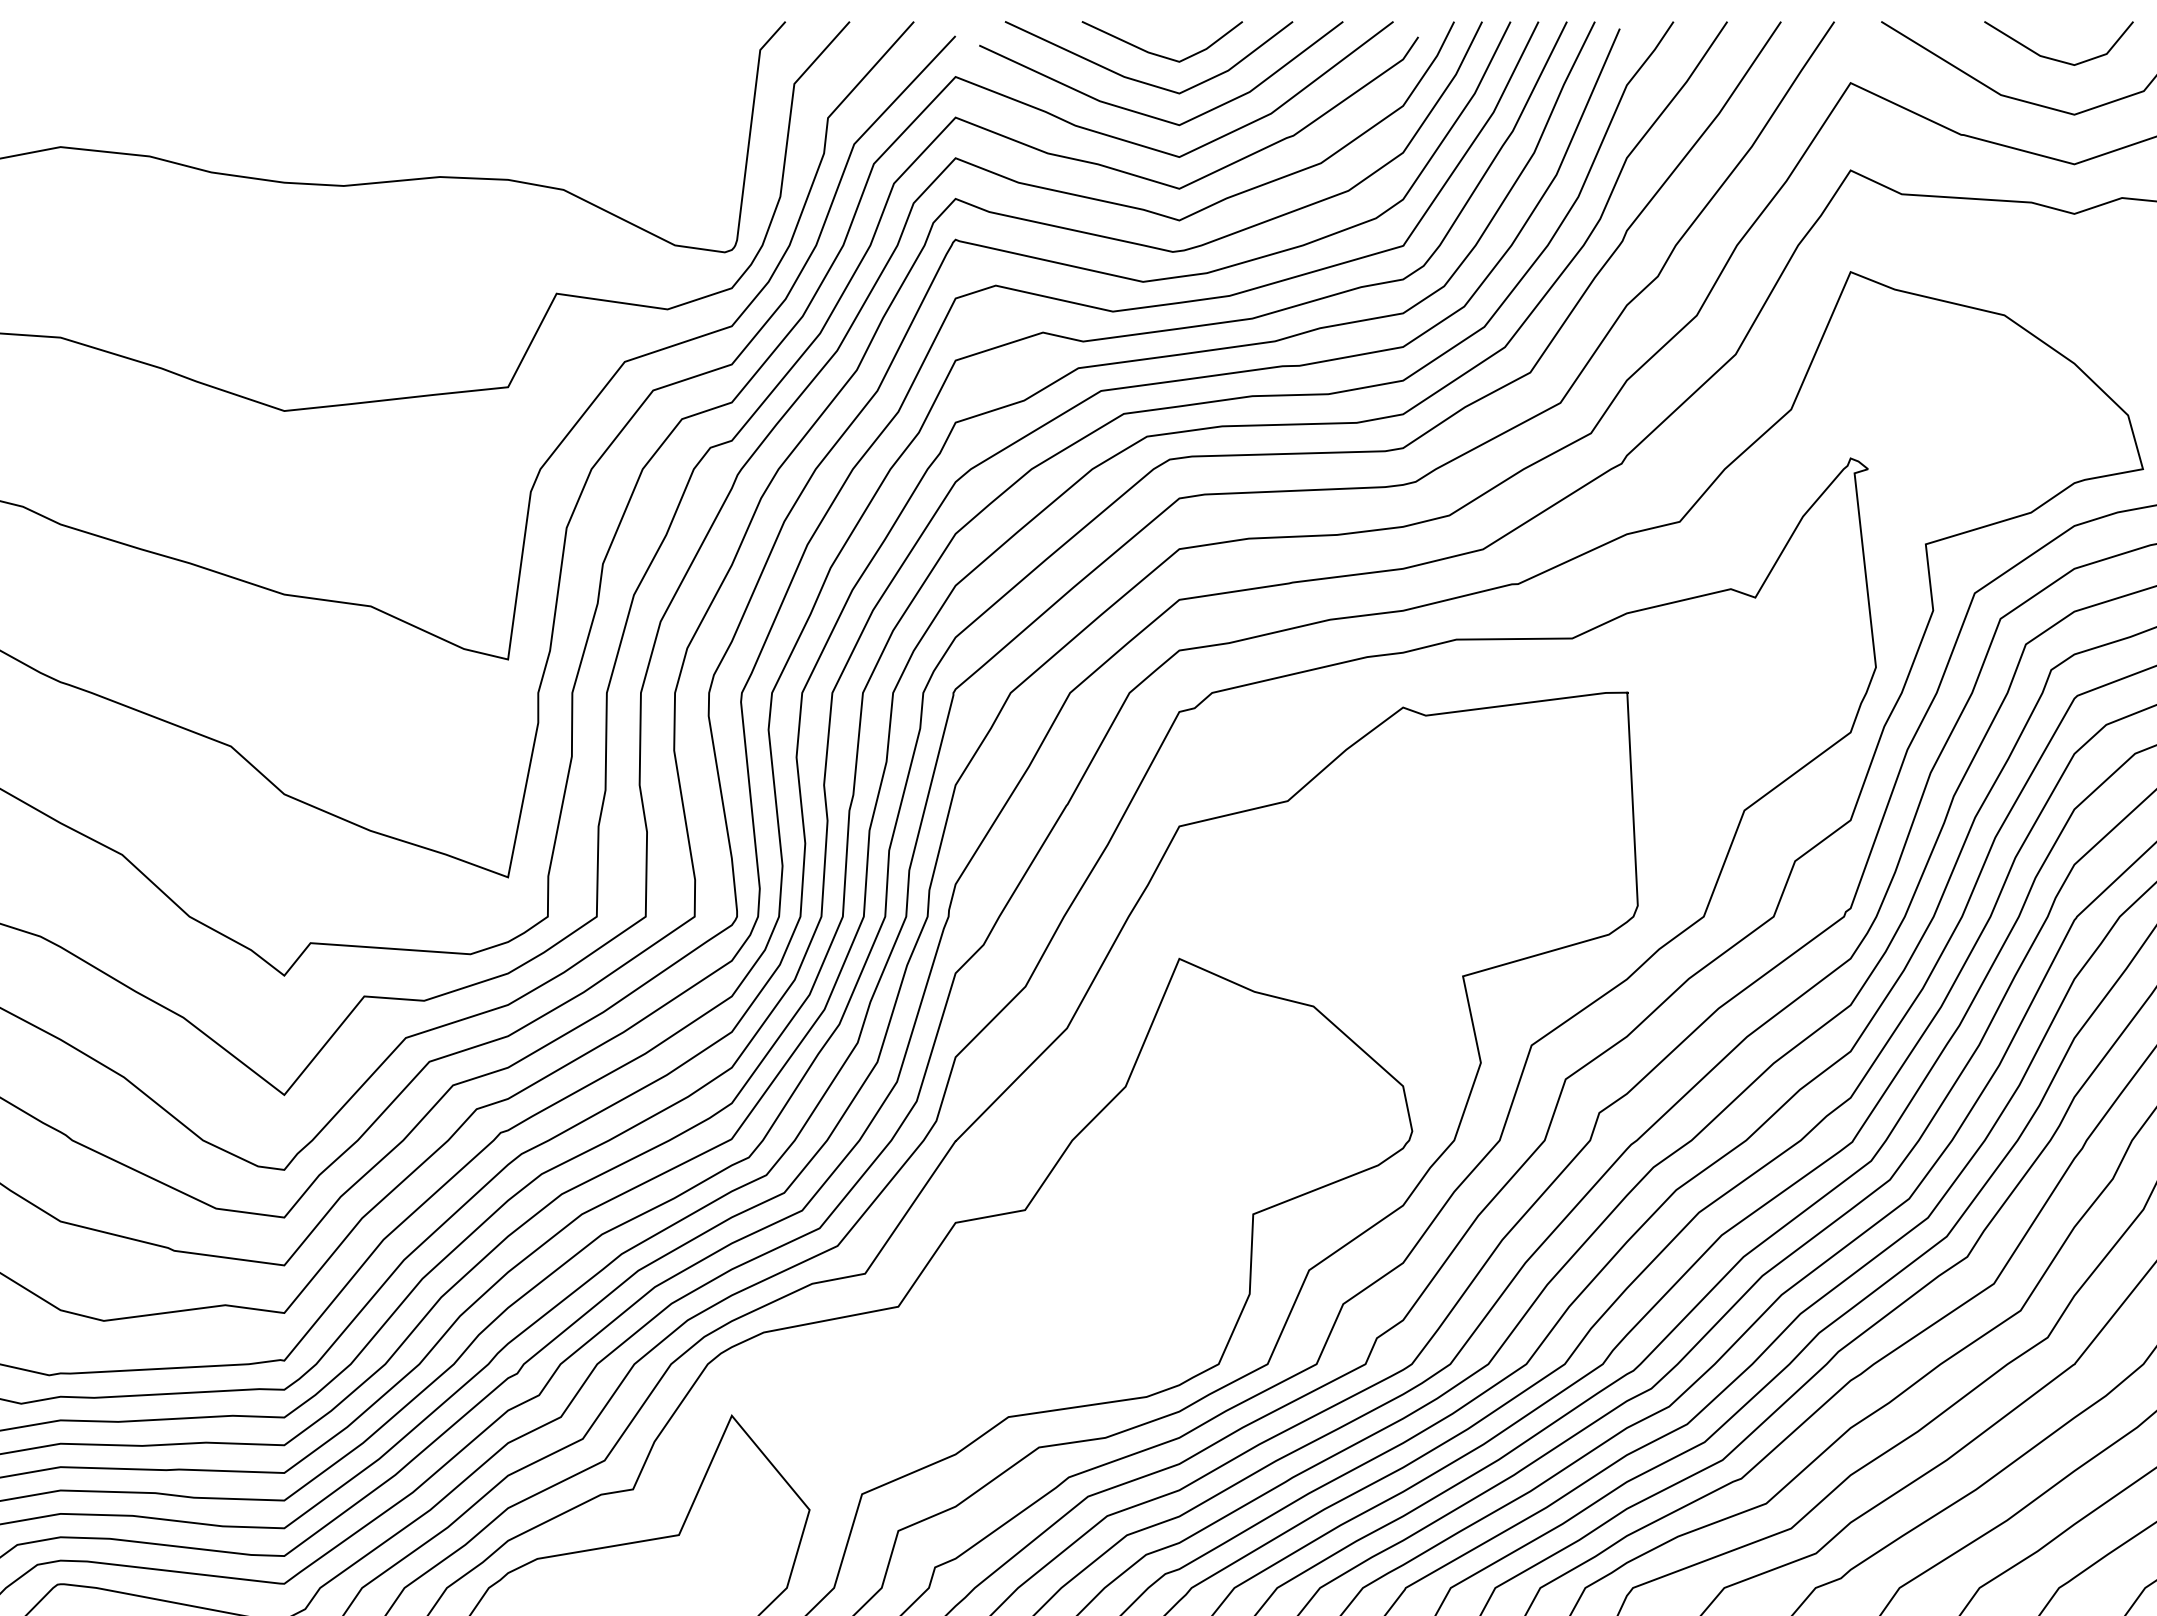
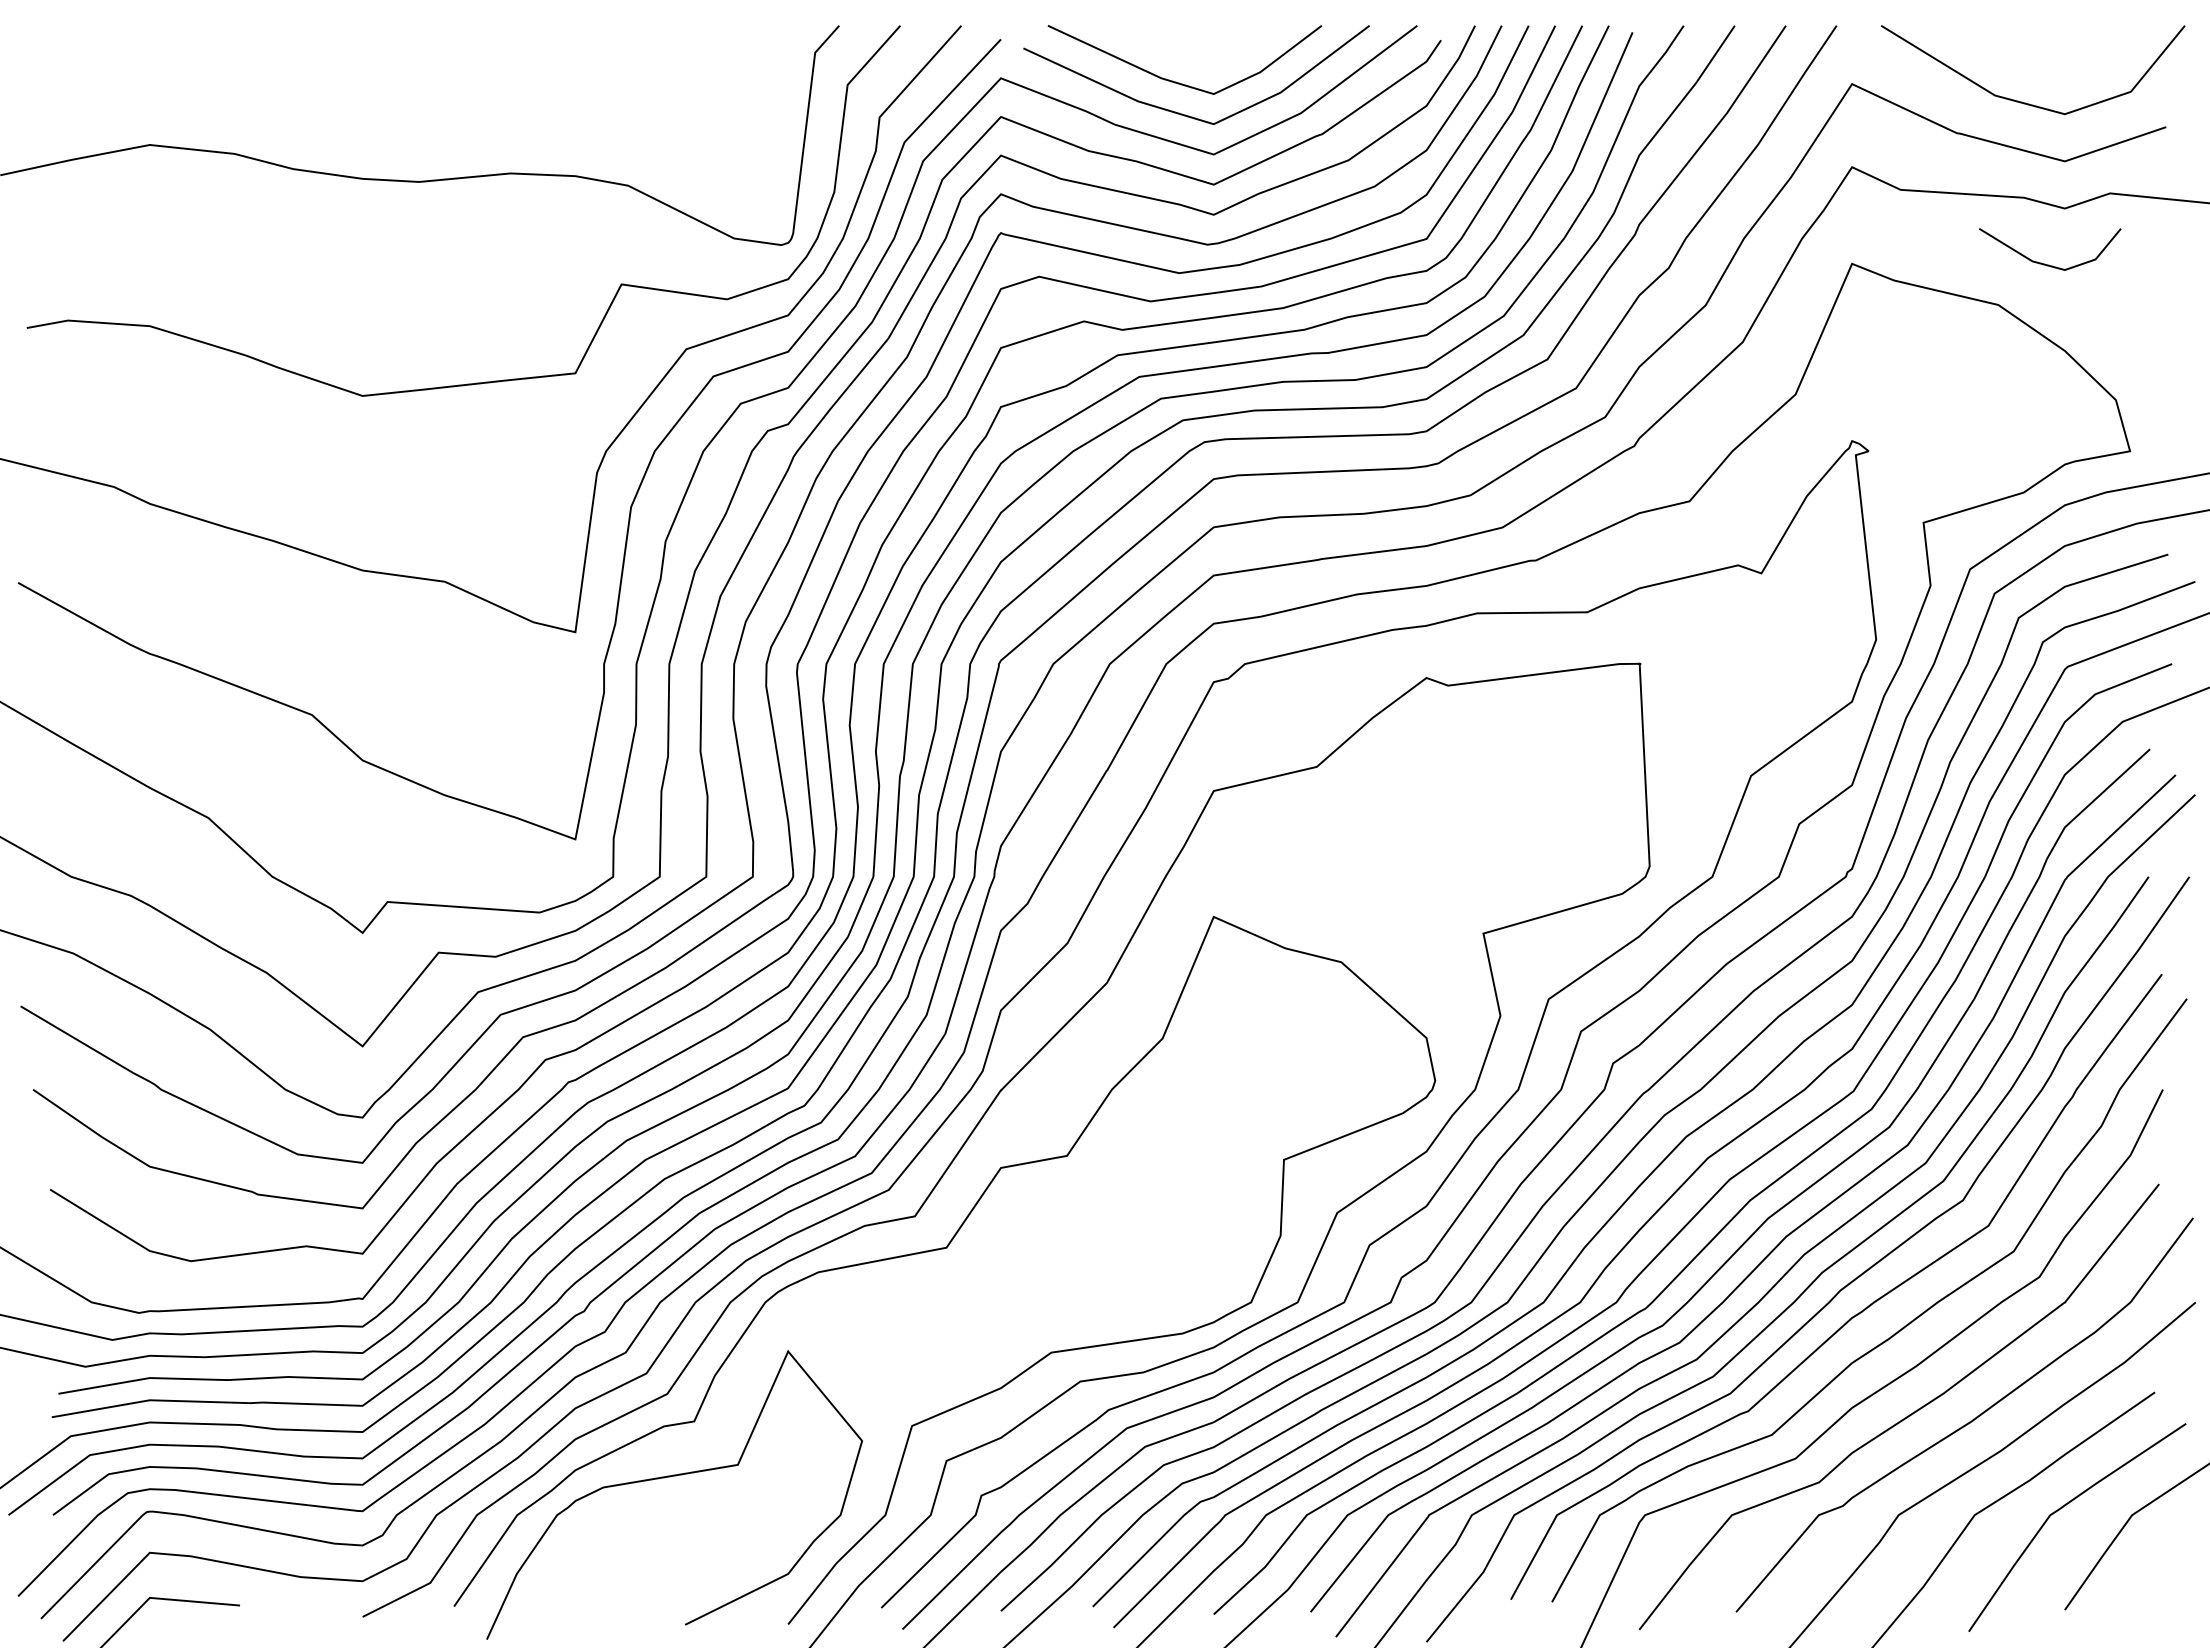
line: (1158, 54) -> (1193, 56), removed
line: (2054, 58) -> (2045, 263), moved

